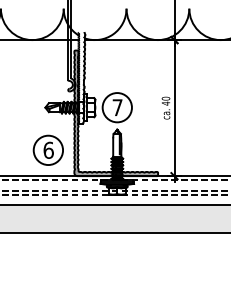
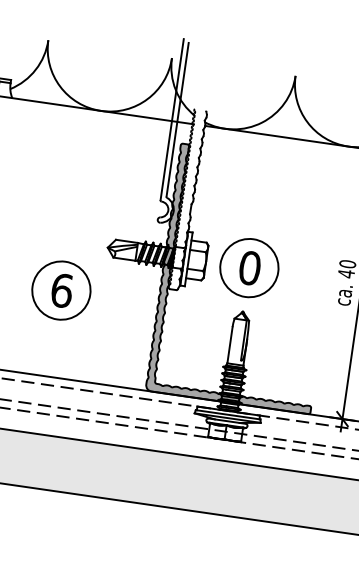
text: (117, 107) -> (249, 267), 7 -> 0
part: (47, 149) -> (59, 288), moved

